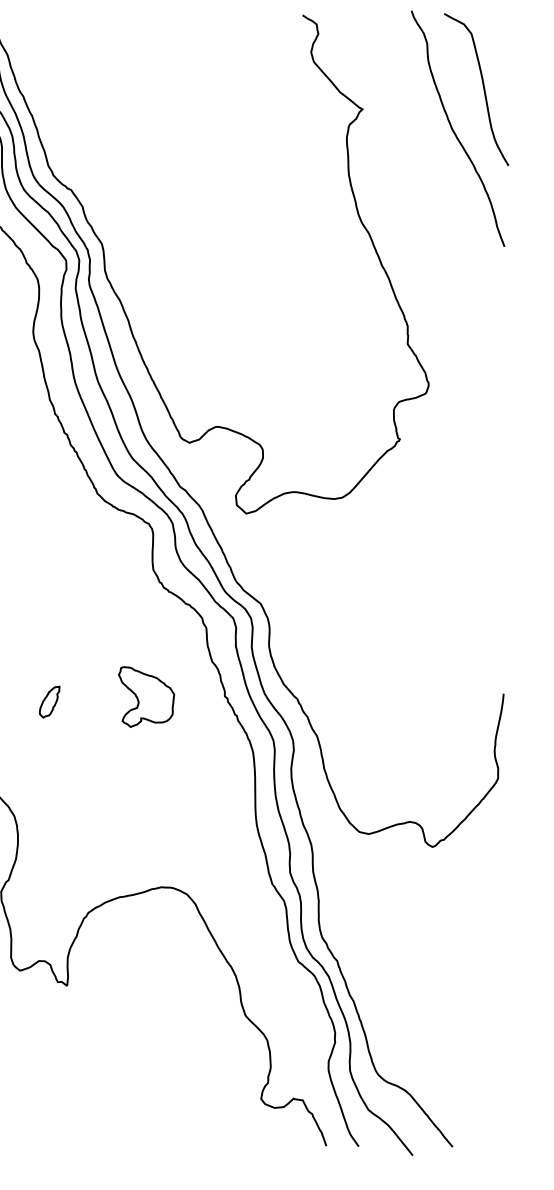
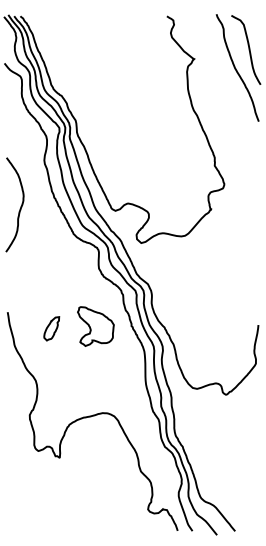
part: (145, 696) -> (95, 326), size x1.43
part: (48, 701) -> (51, 328), size x1.67

